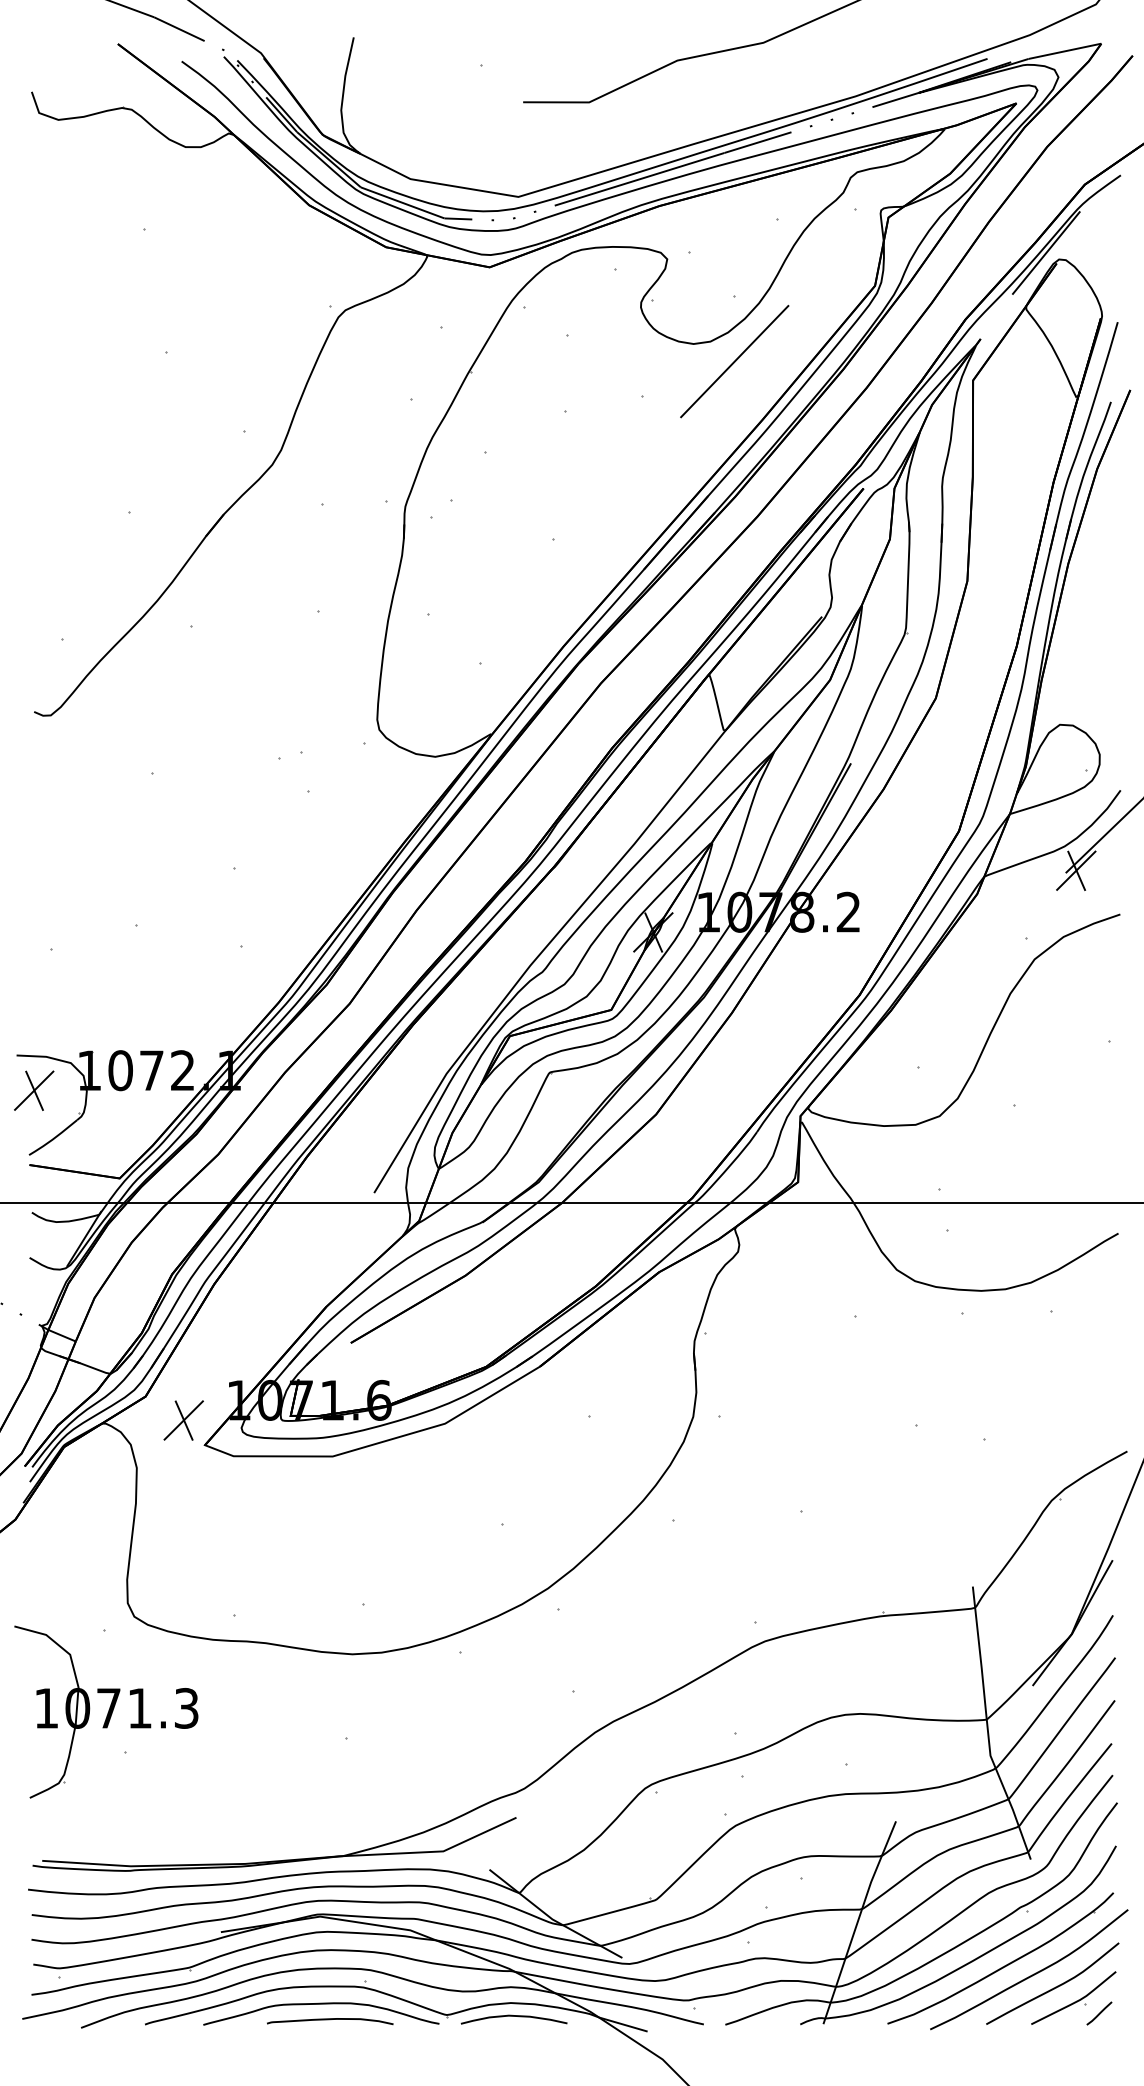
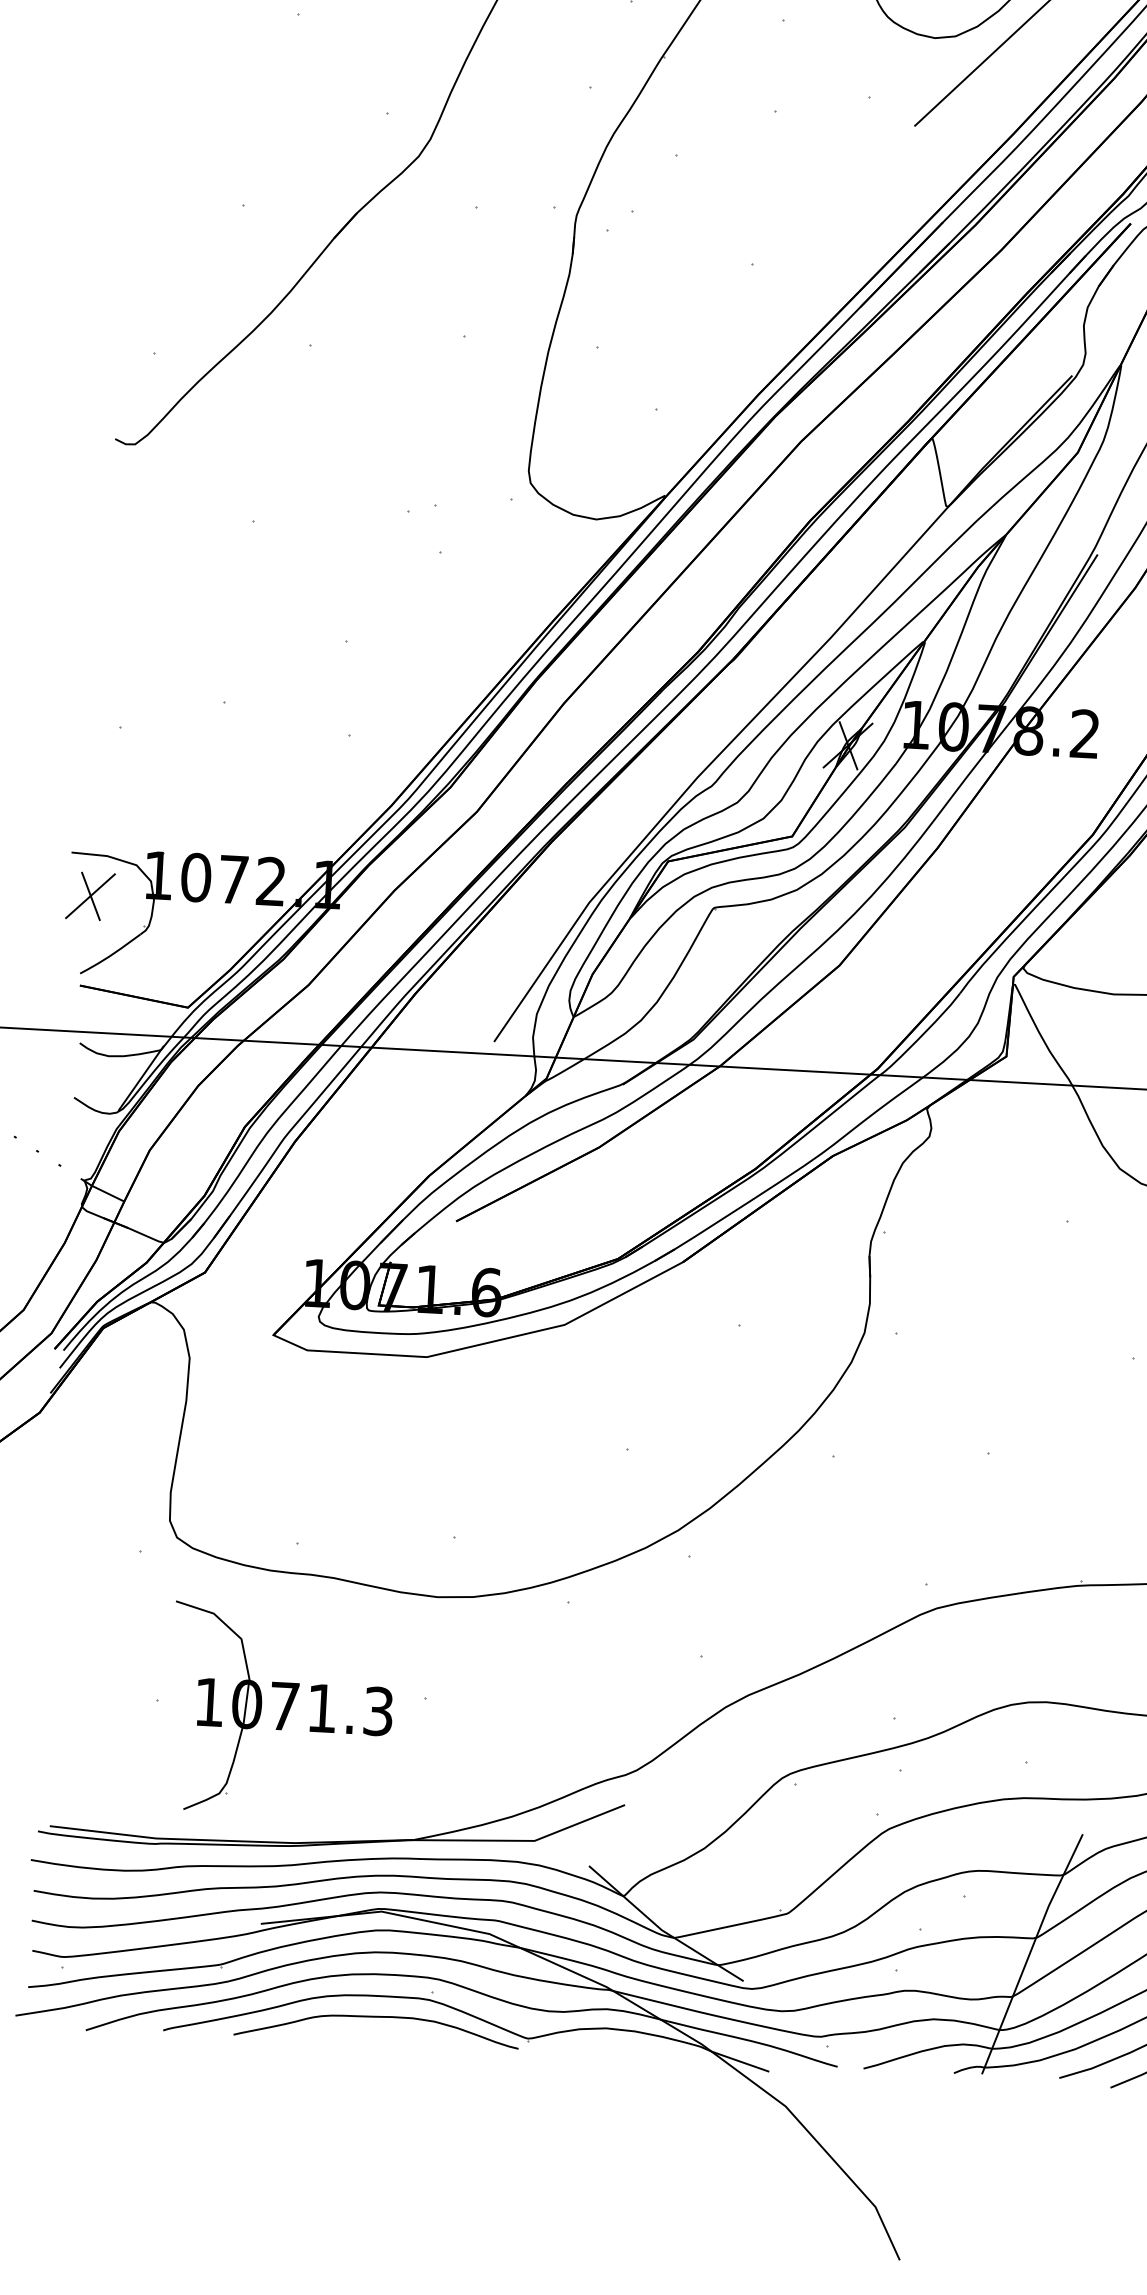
part: (183, 1420) -> (249, 1303), removed
part: (106, 1711) -> (281, 1709), moved
curve: (513, 2016) -> (608, 2044), removed
curve: (330, 2020) -> (387, 2037), removed

